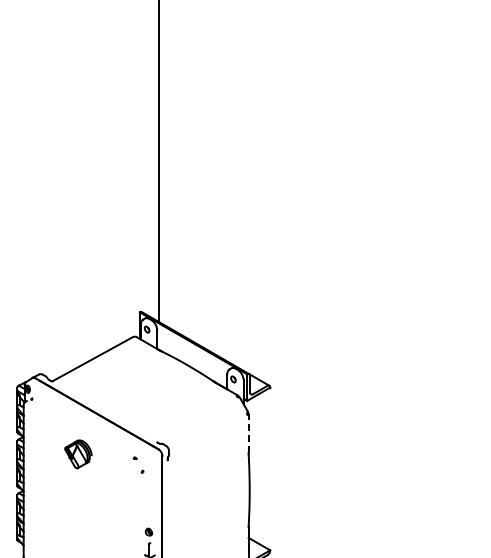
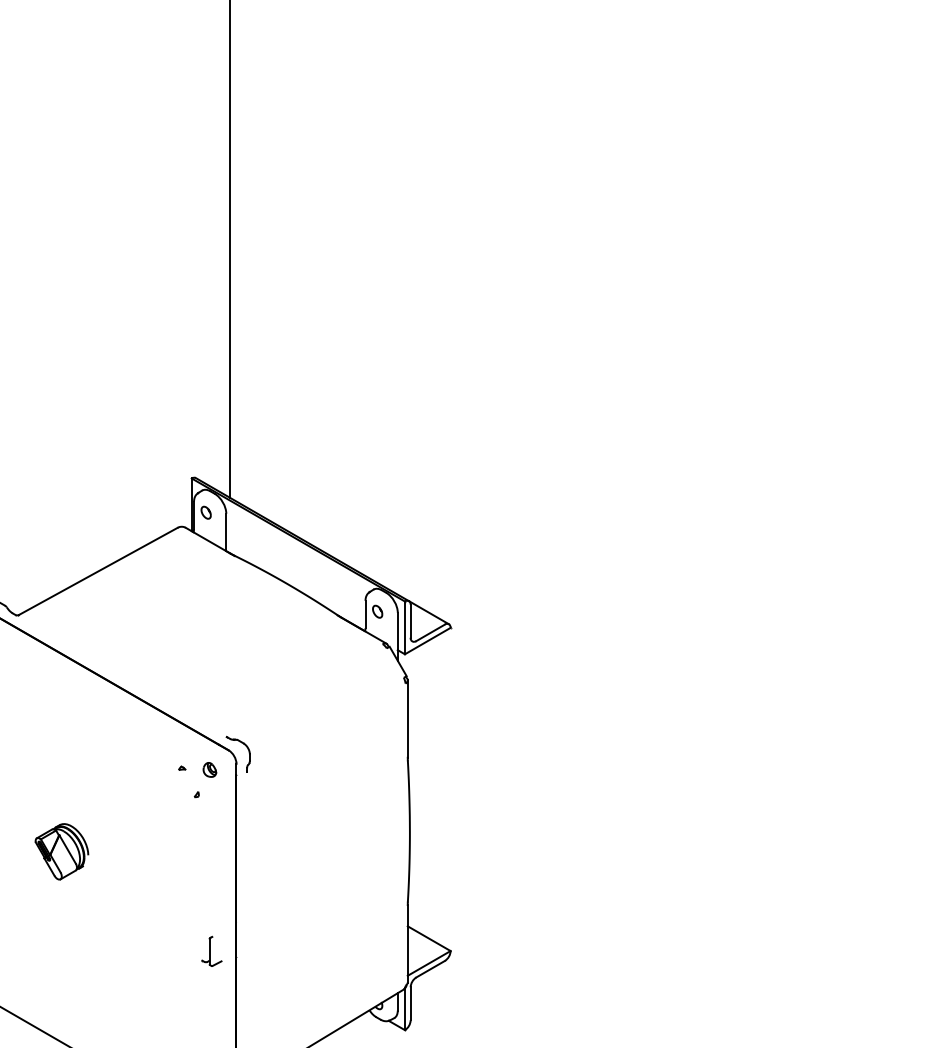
line: (248, 433) -> (407, 719), dashed -> solid
part: (78, 454) -> (61, 852), moved
part: (149, 531) -> (210, 768), moved

